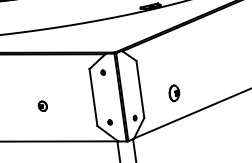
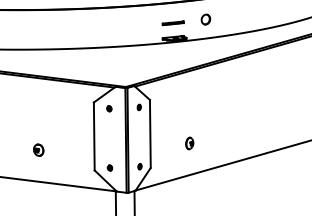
part: (127, 68) -> (138, 107), added
part: (174, 93) -> (189, 143), size x0.62
part: (42, 105) -> (38, 149), moved

